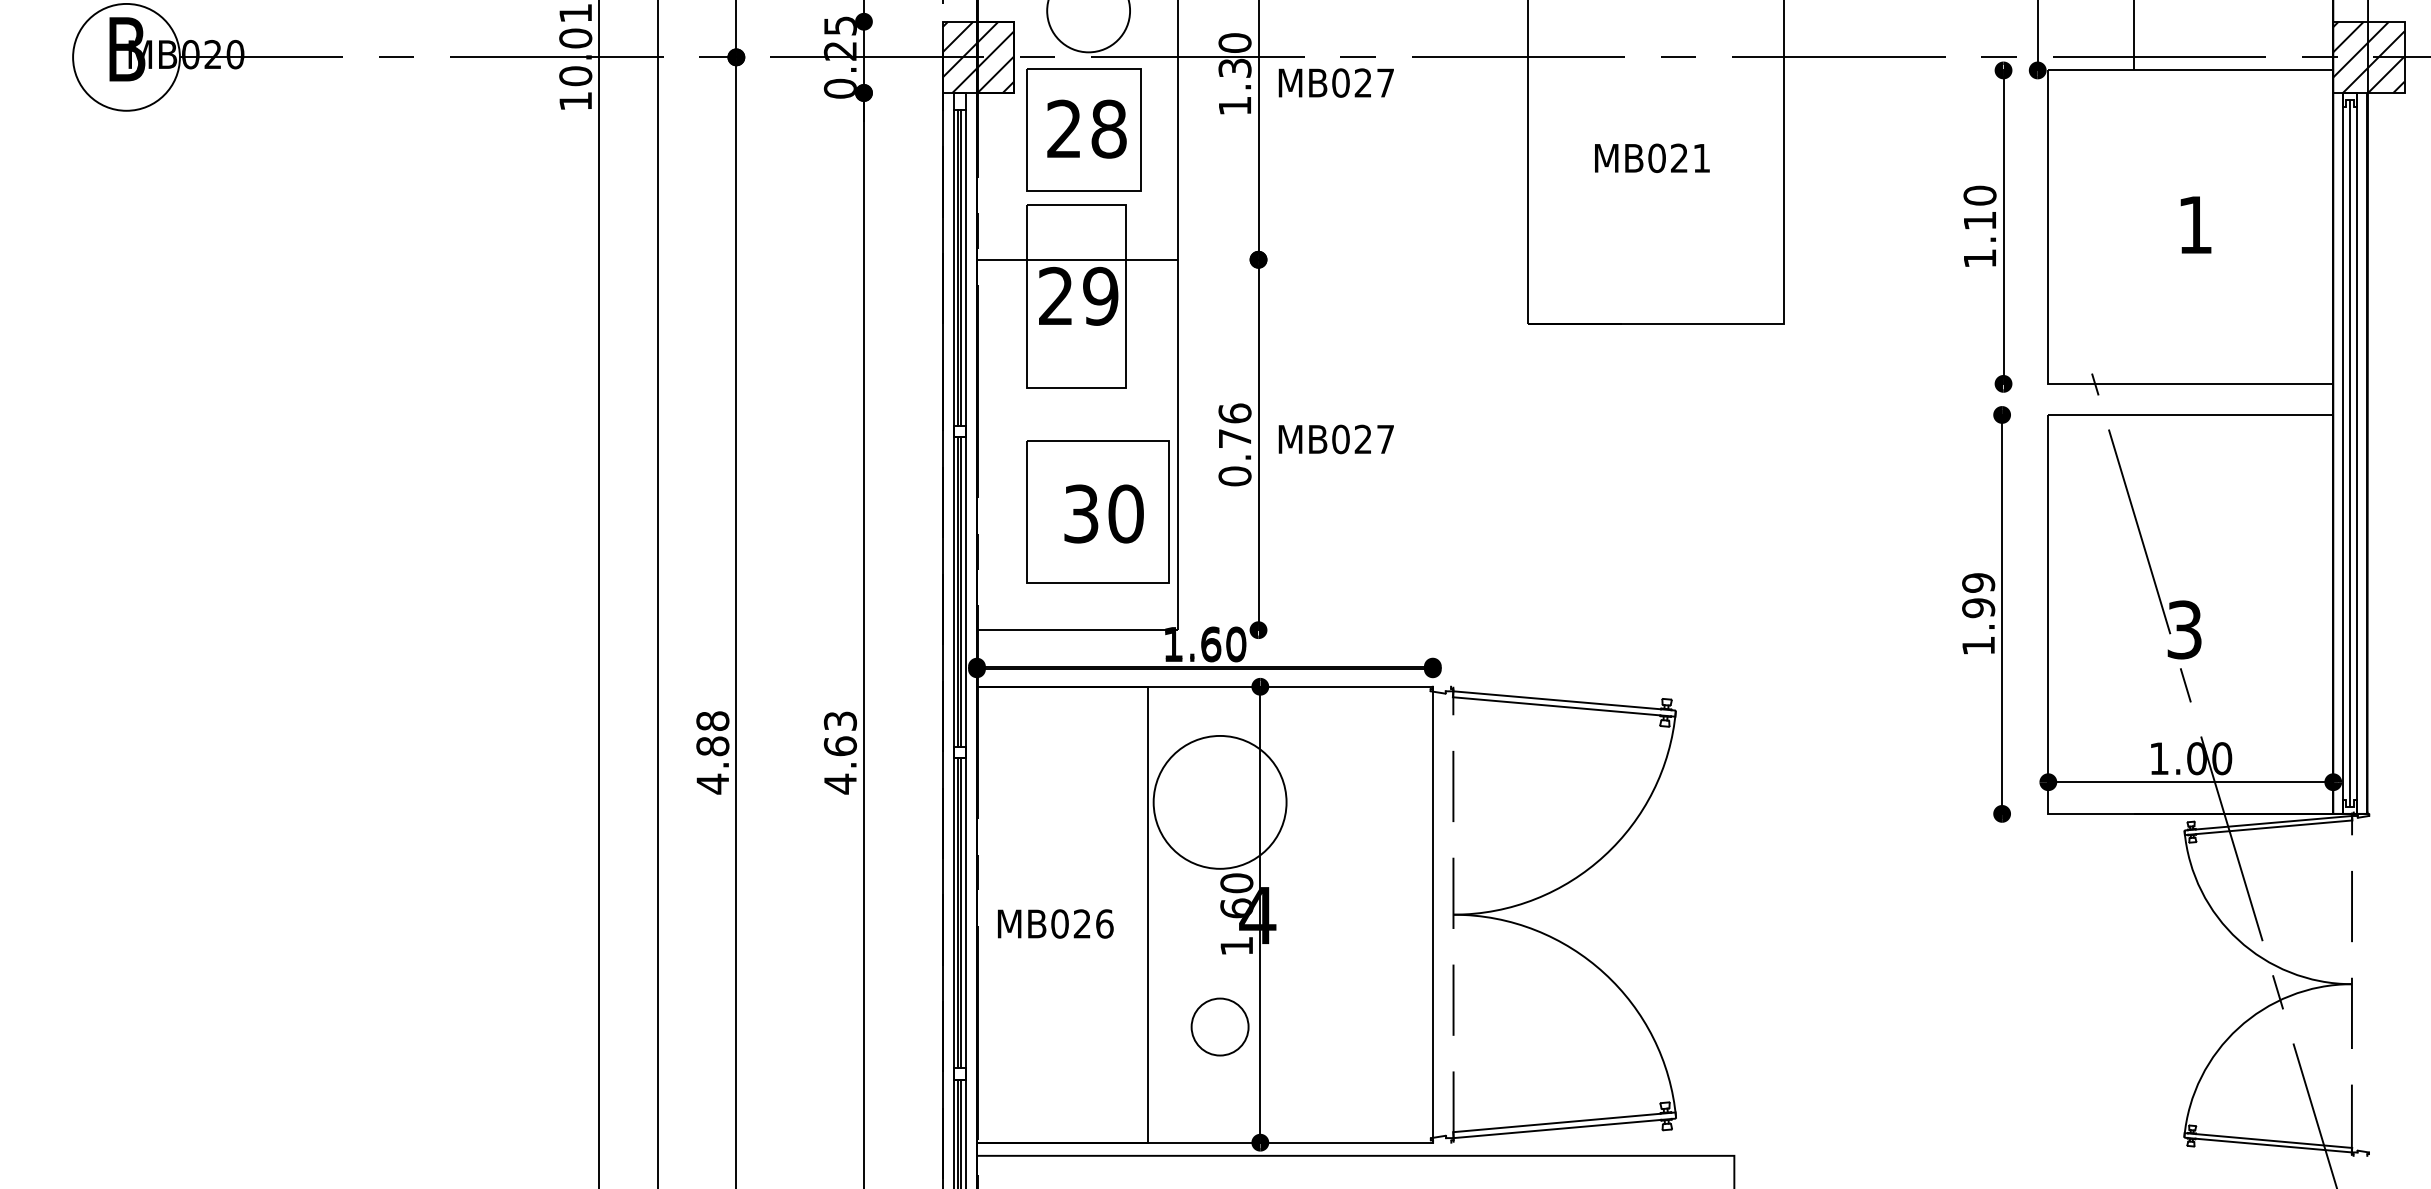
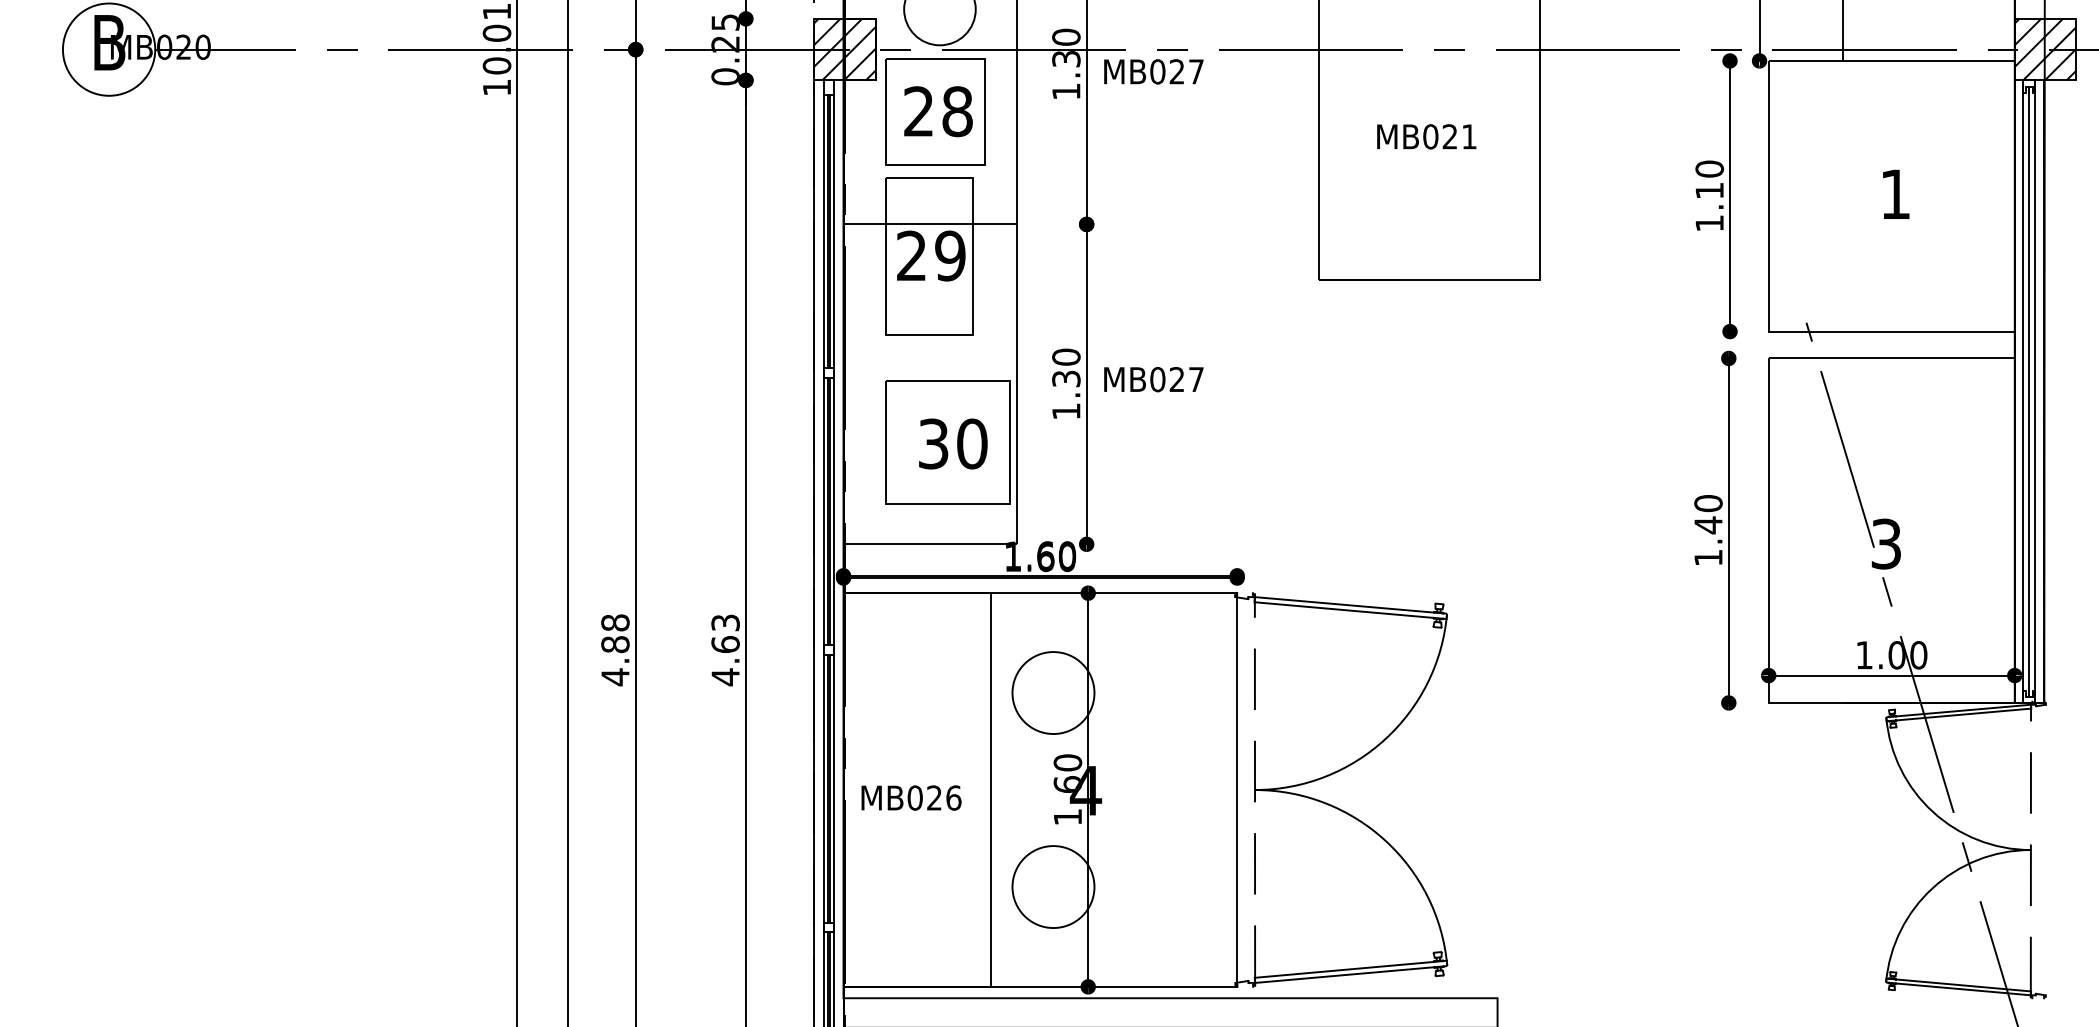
text: (1235, 445) -> (1066, 384), 0.76 -> 1.30
text: (1978, 595) -> (1708, 514), 1.99 -> 1.40
circle: (1220, 802) -> (1053, 693), size x0.71
circle: (1220, 1027) -> (1053, 887), size x1.67

